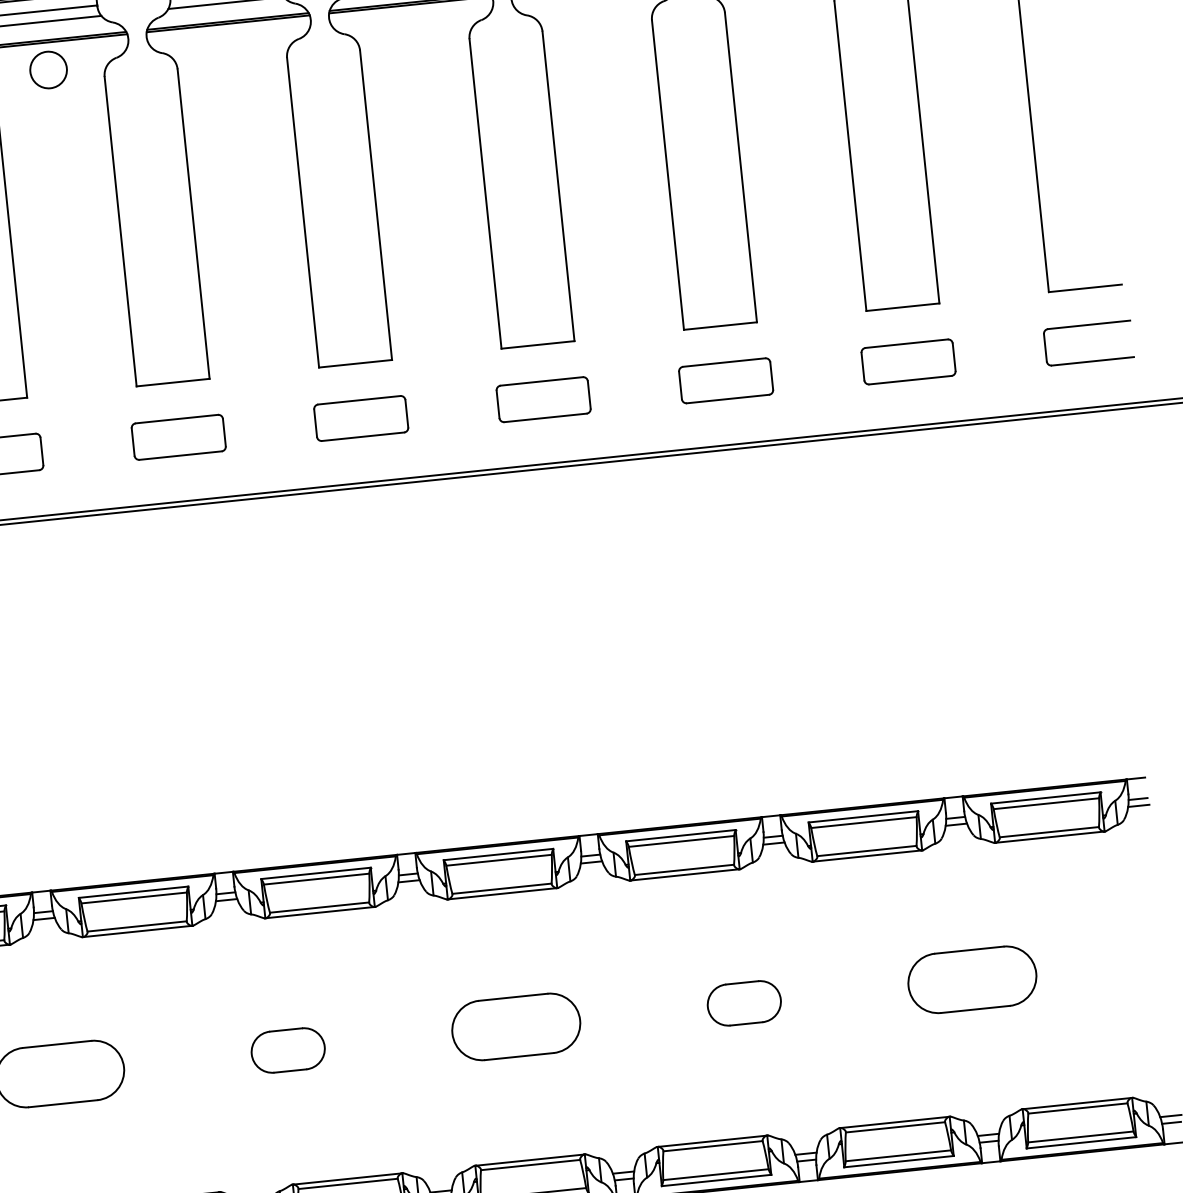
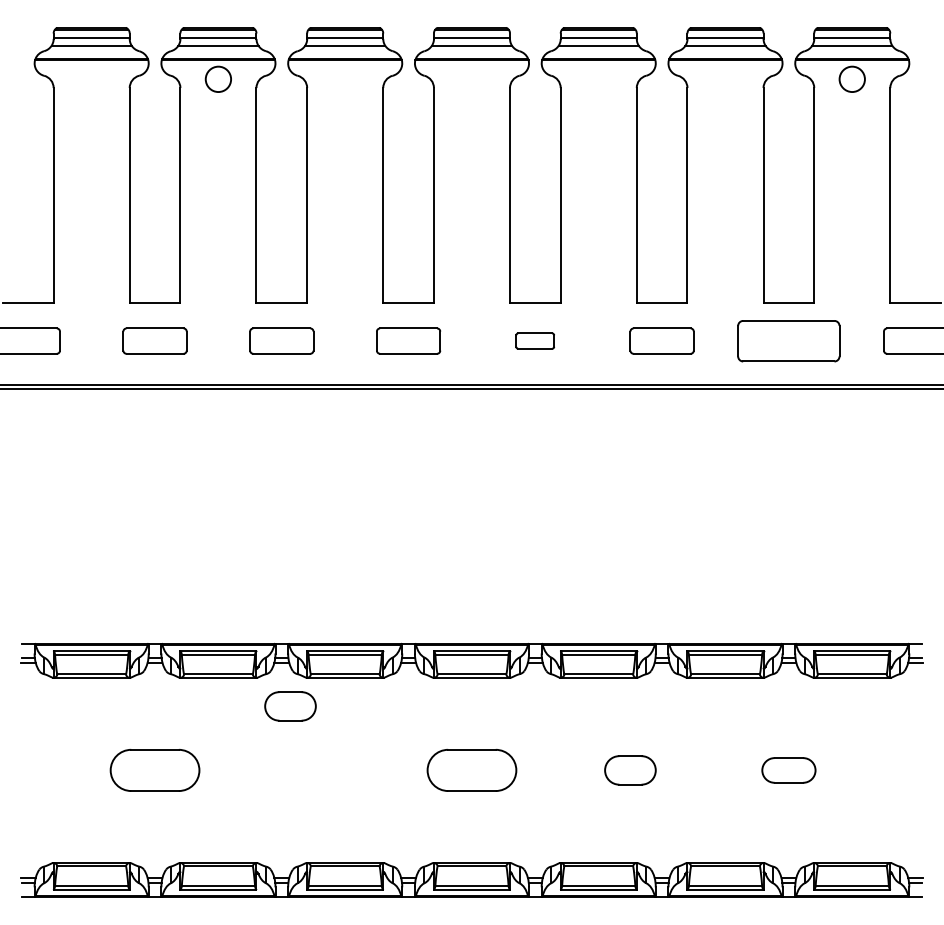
part: (907, 361) -> (788, 340), size x1.6
part: (542, 398) -> (534, 340), size x0.6
part: (971, 979) -> (788, 770), size x0.6
part: (288, 1050) -> (290, 706), moved

